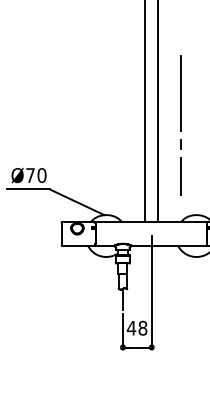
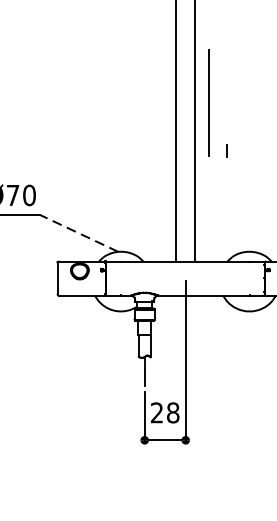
line: (180, 93) -> (208, 102), moved
line: (180, 176) -> (226, 196), removed
line: (76, 202) -> (78, 233), solid -> dashed
text: (131, 327) -> (156, 411), 48 -> 28

